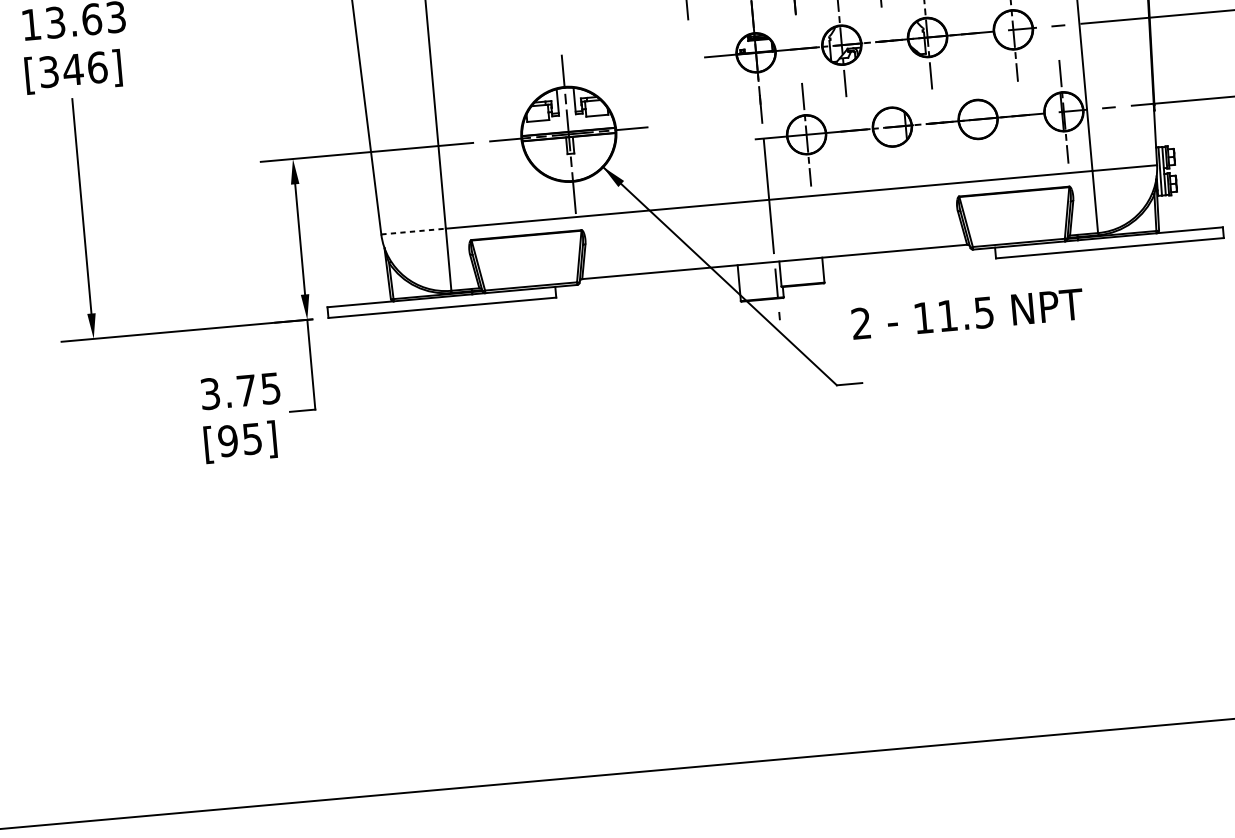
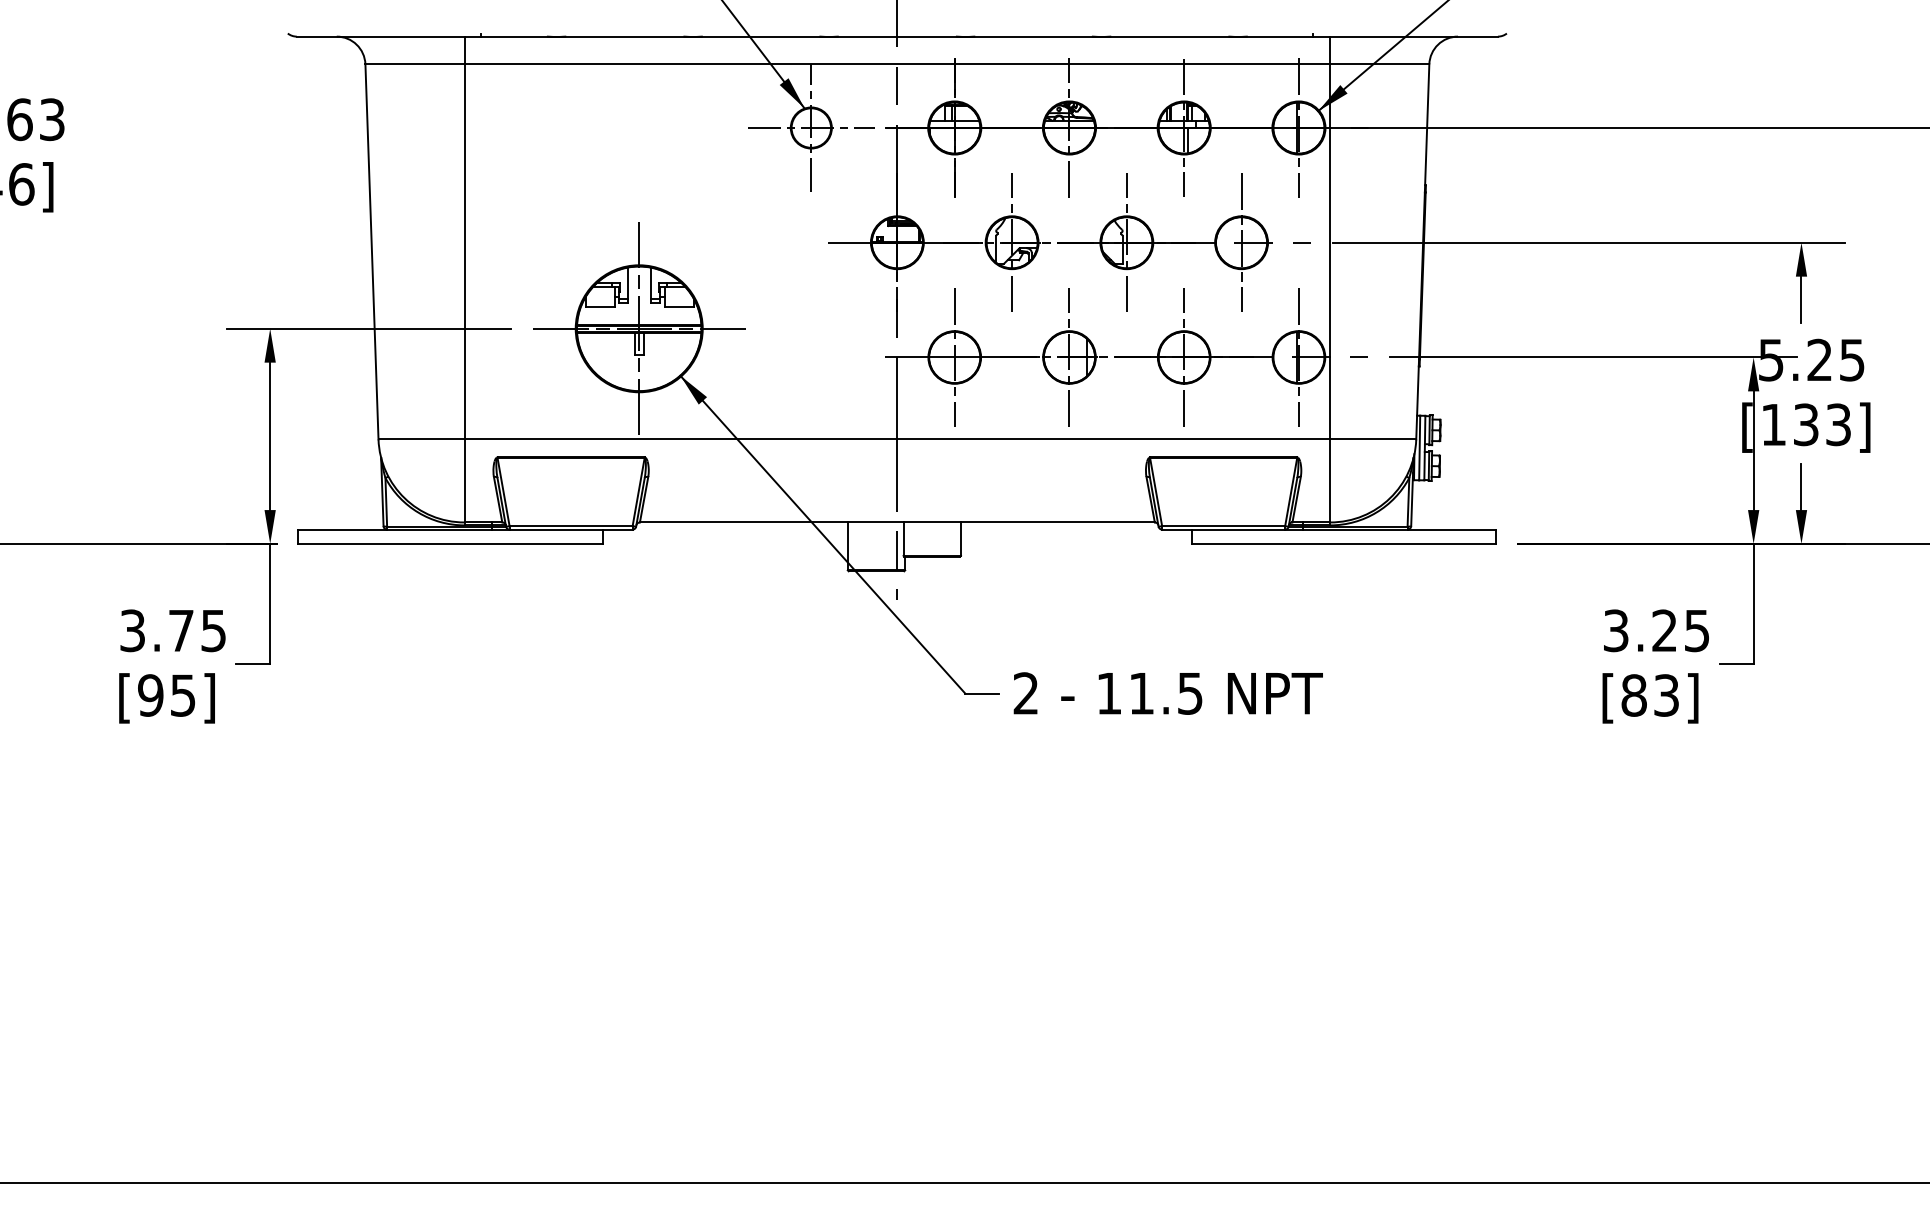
line: (978, 119) -> (1184, 357), added
line: (892, 127) -> (1069, 357), added
line: (414, 231) -> (422, 439), dashed -> solid
text: (967, 314) -> (1167, 693), moved

